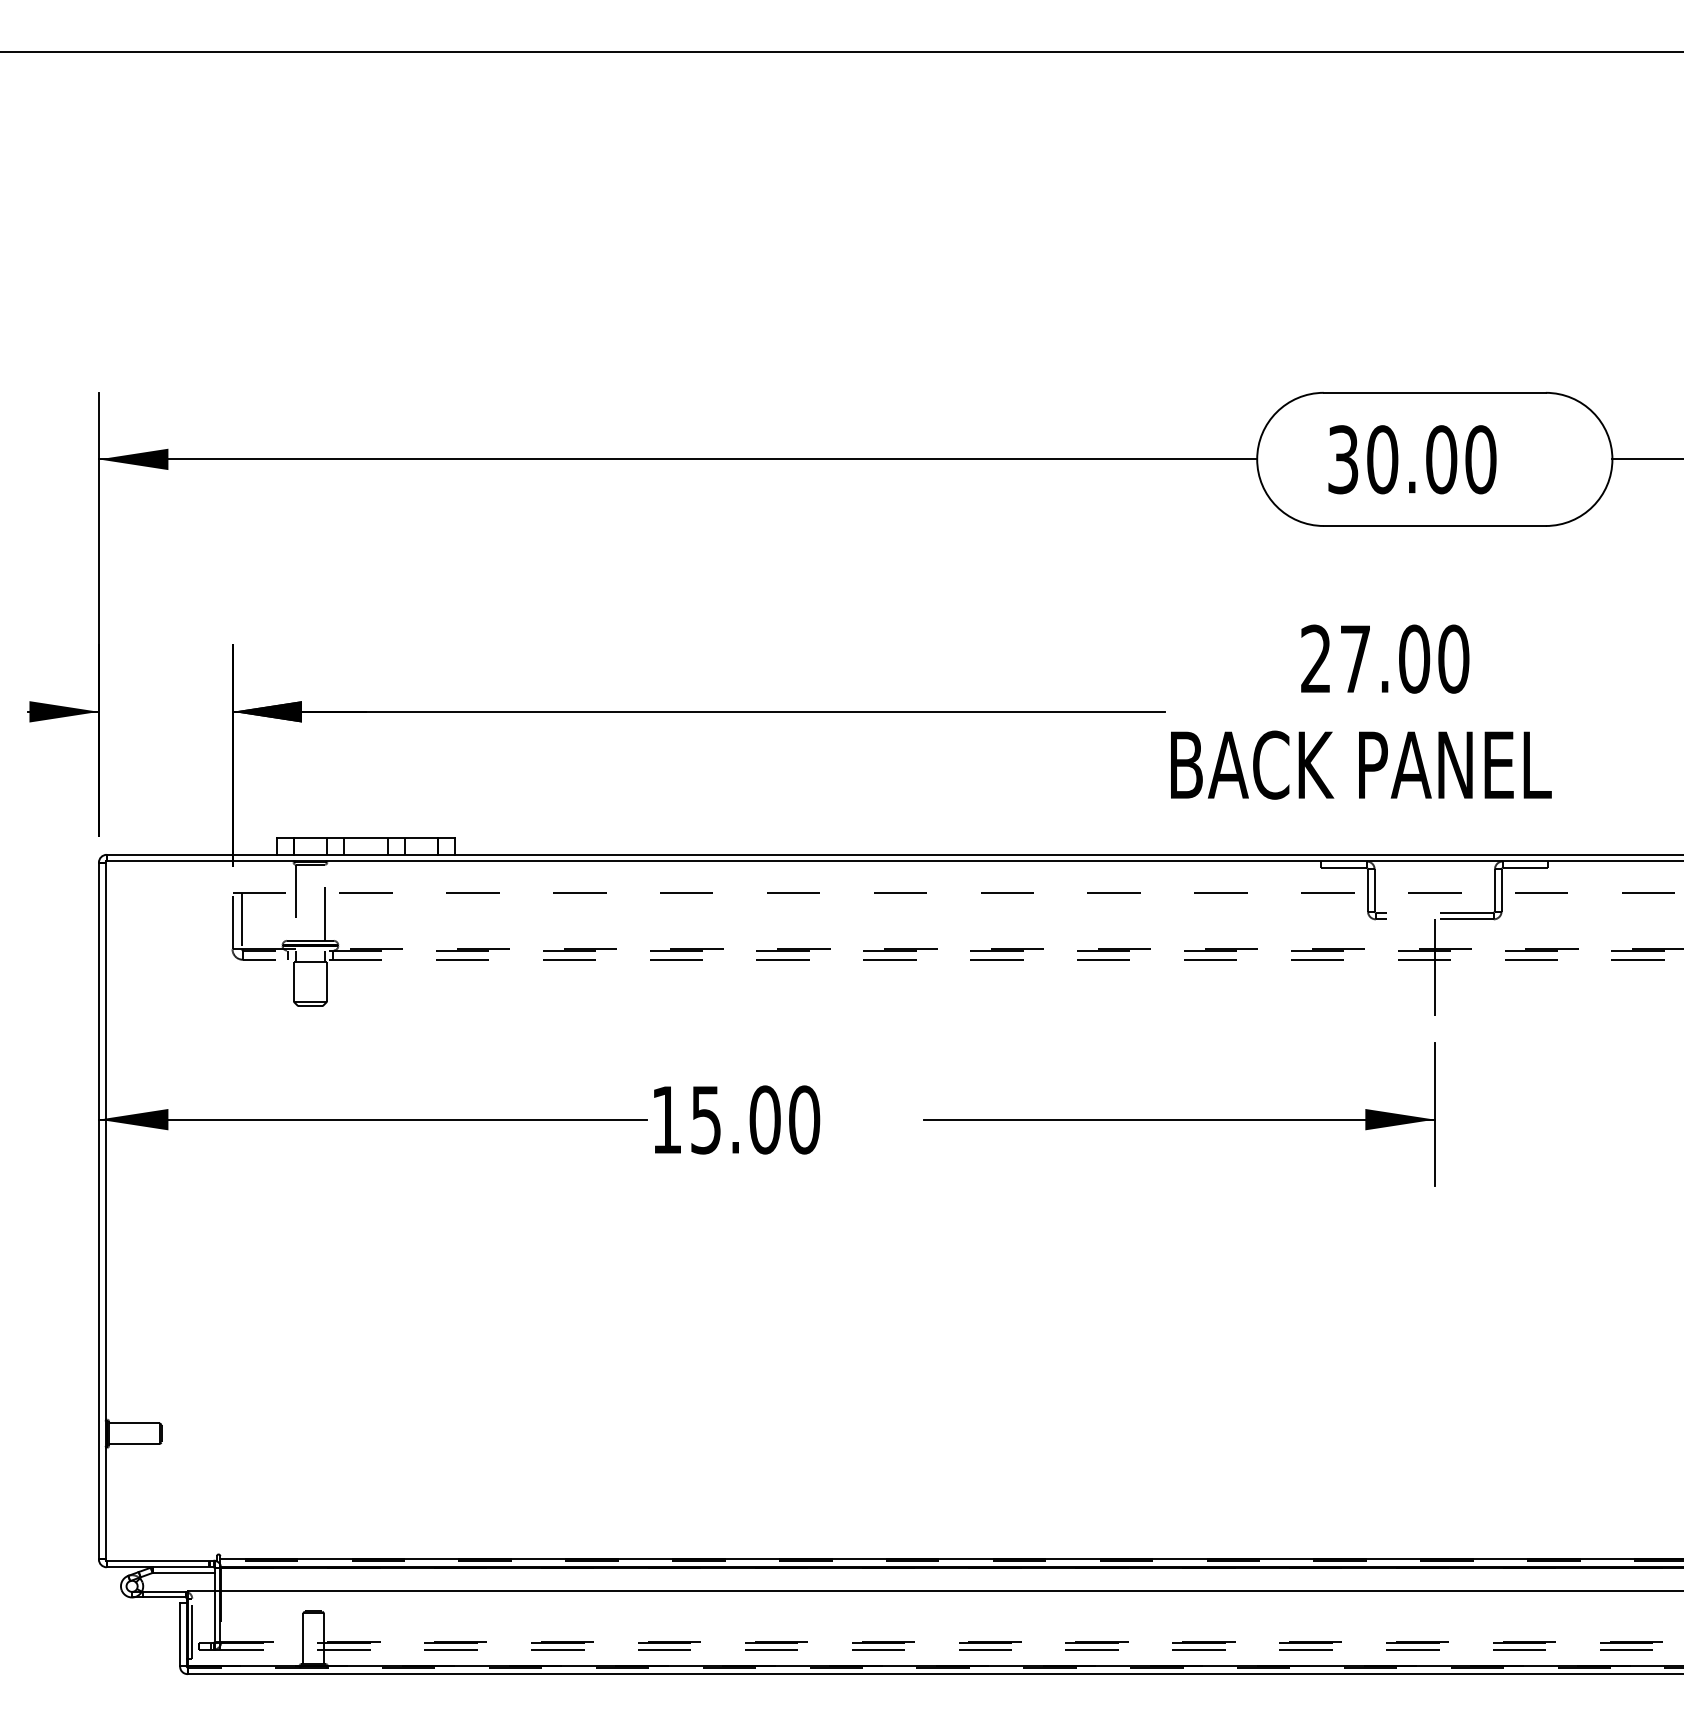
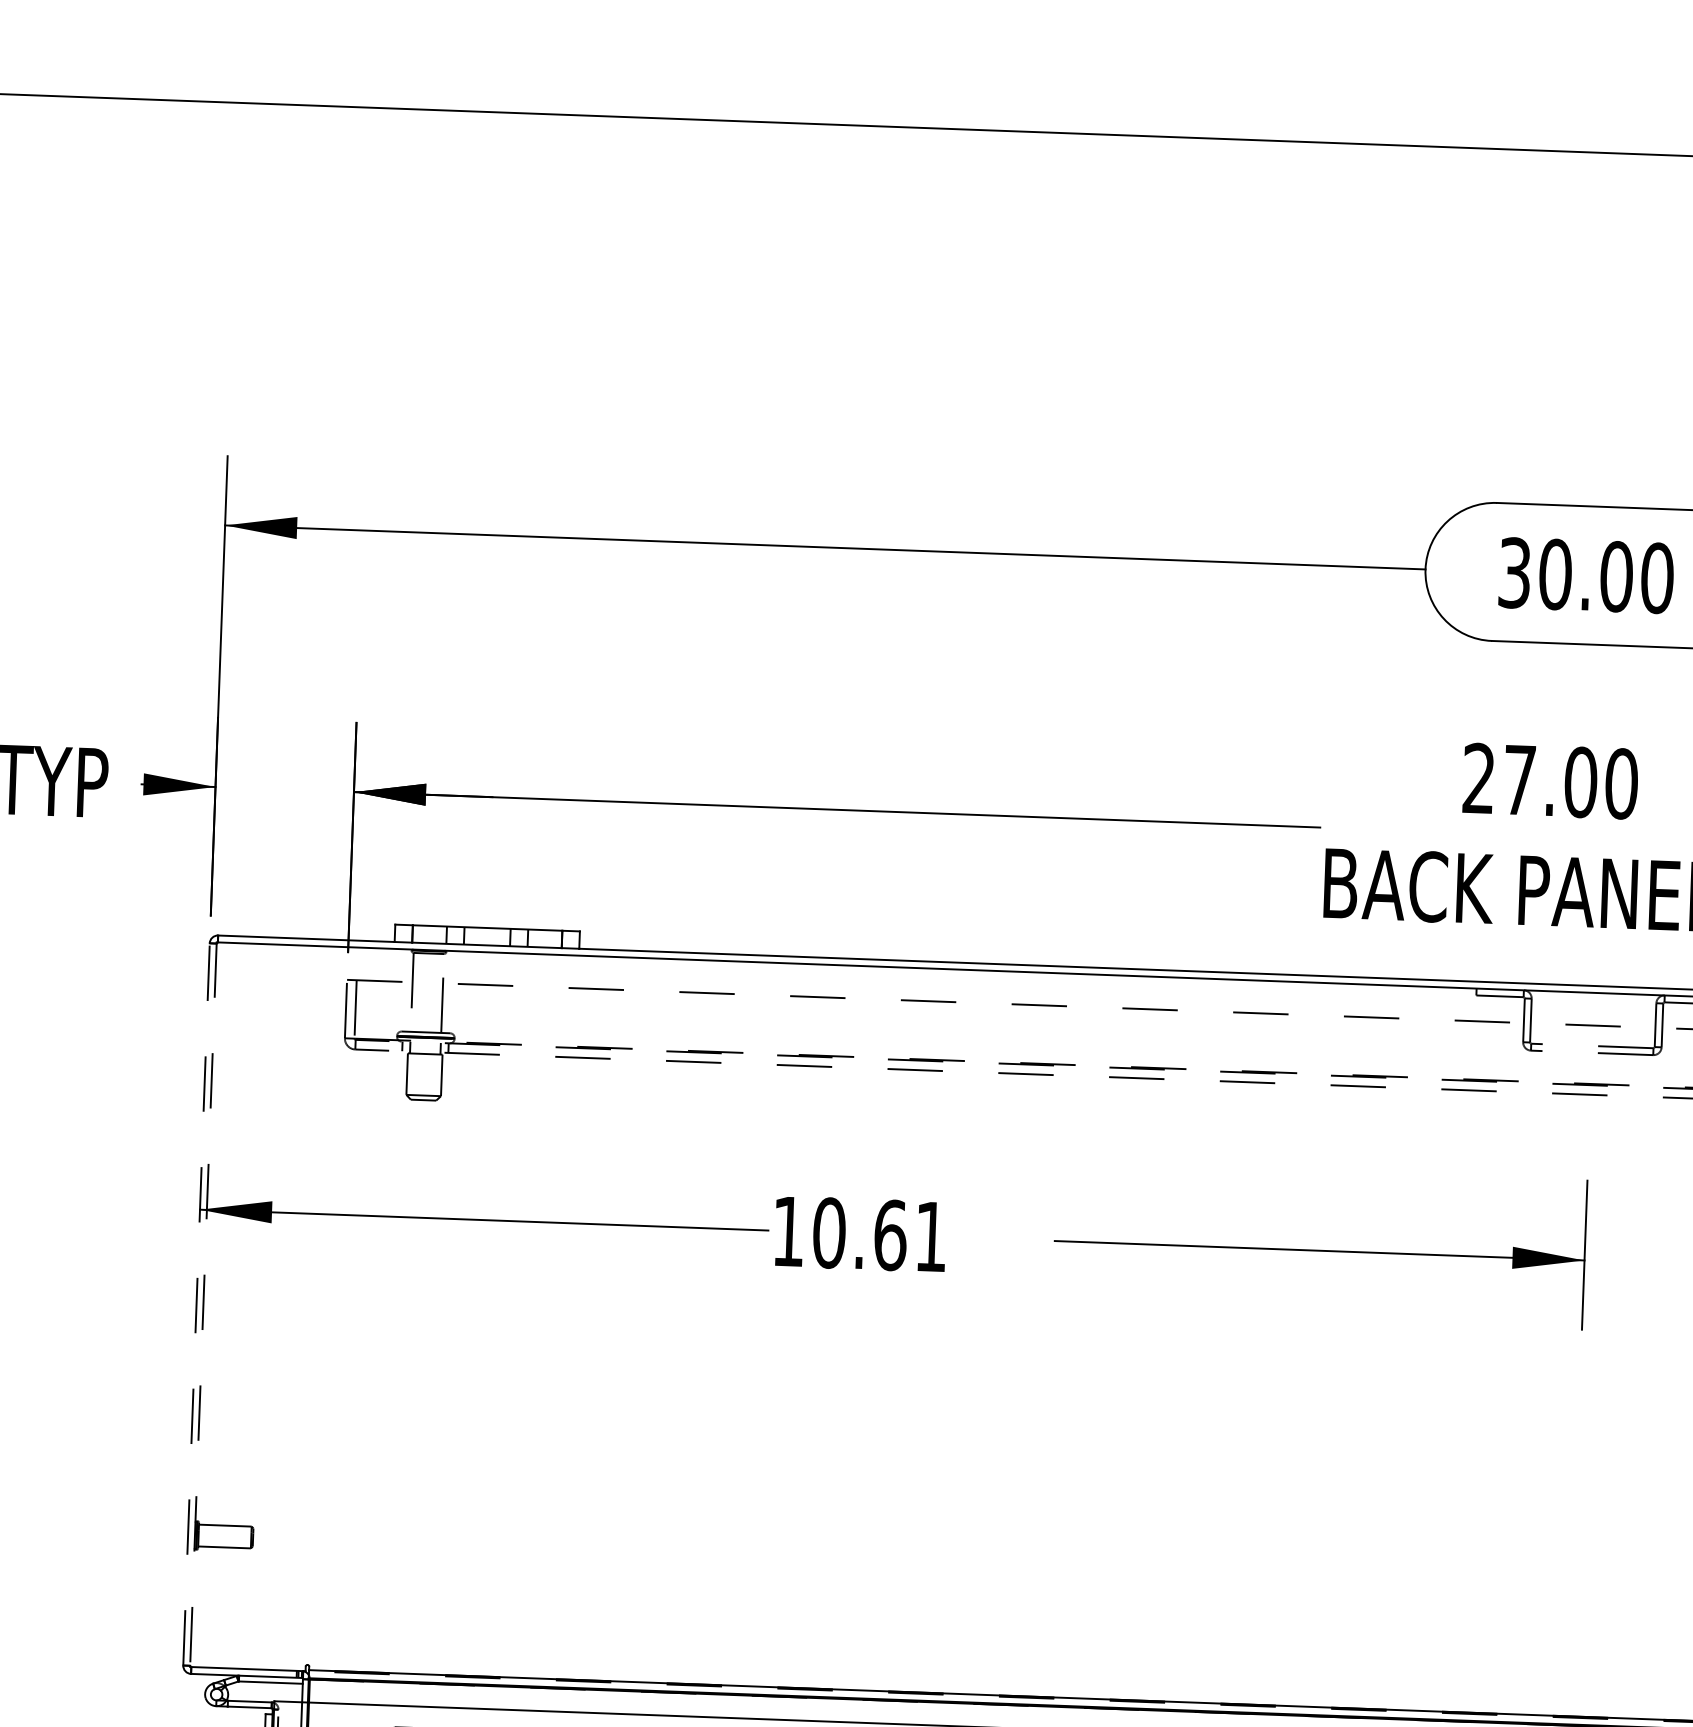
line: (1434, 967) -> (1589, 1102), removed
text: (755, 1119) -> (880, 1234), 15.00 -> 10.61
line: (98, 1210) -> (196, 1303), solid -> dashed
line: (105, 1211) -> (203, 1305), solid -> dashed

